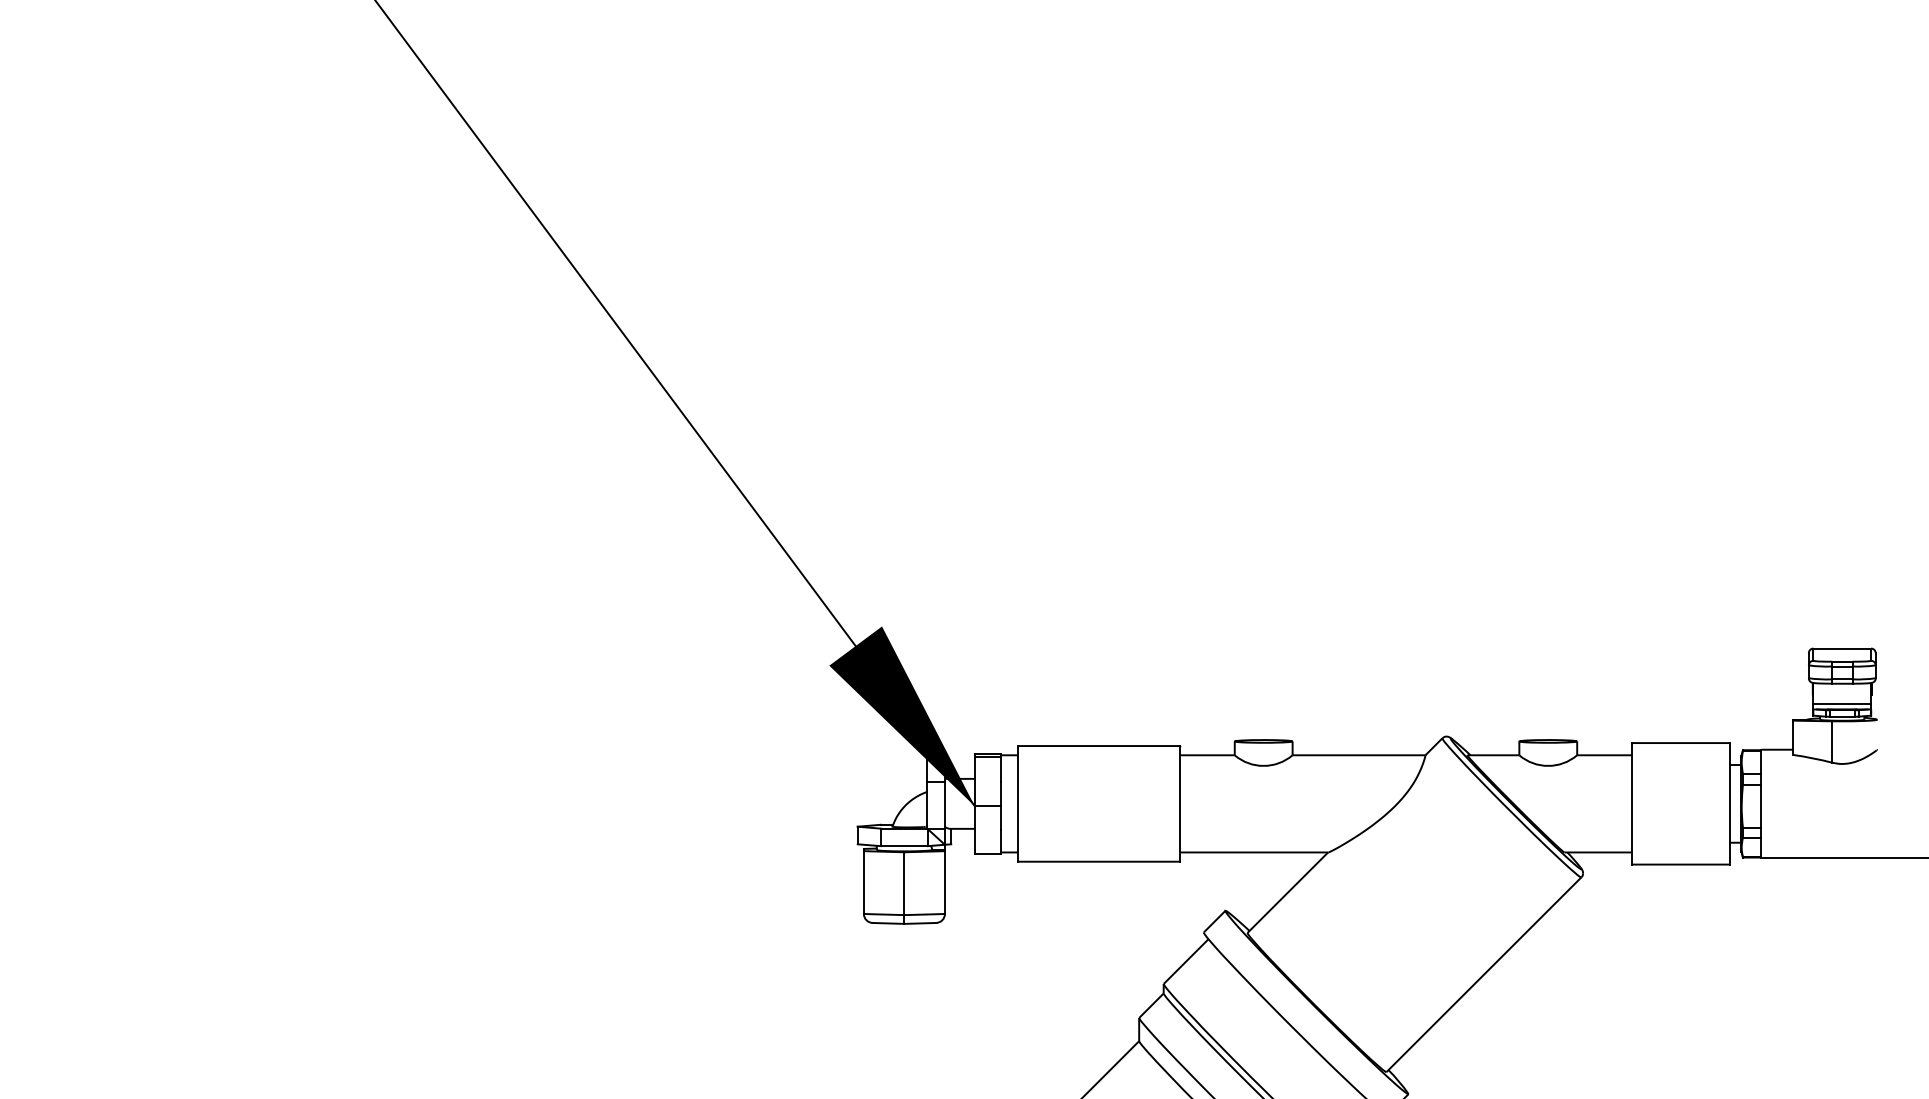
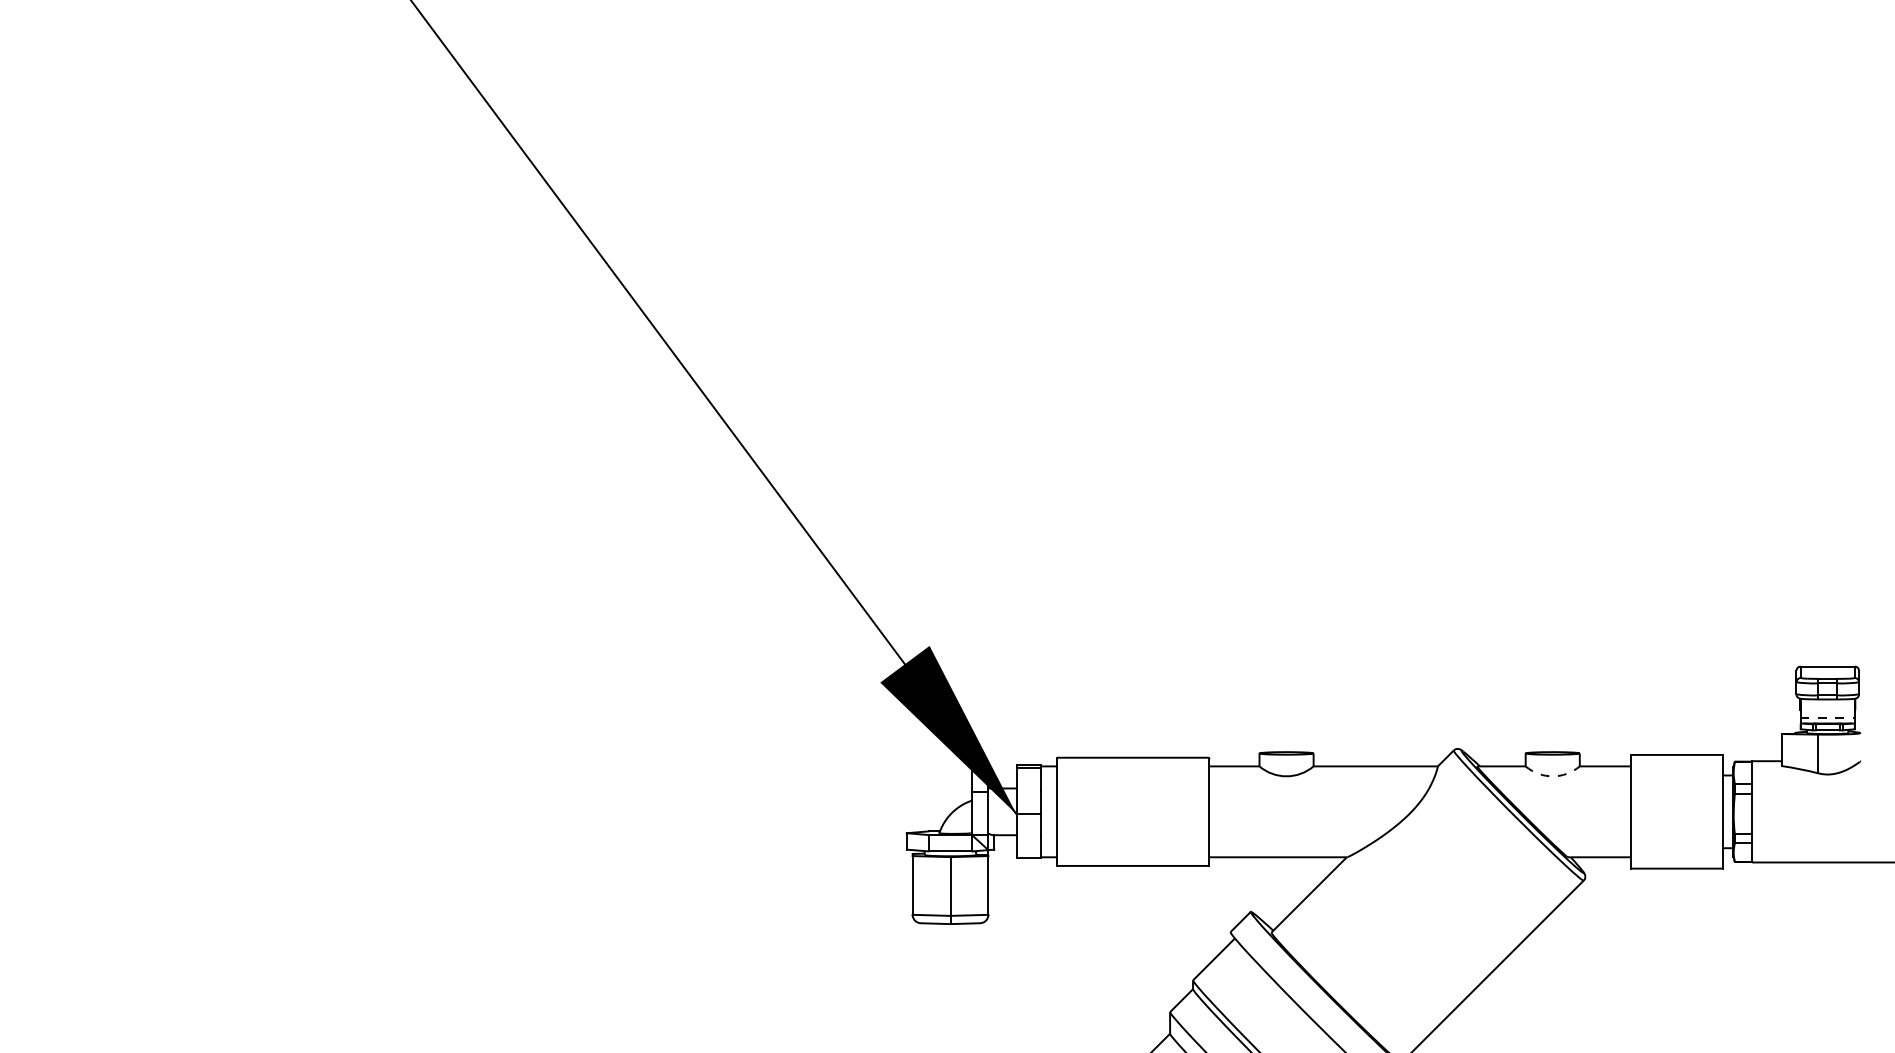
line: (1843, 704) -> (1828, 718), solid -> dashed
arc: (1548, 766) -> (1552, 776), solid -> dashed

